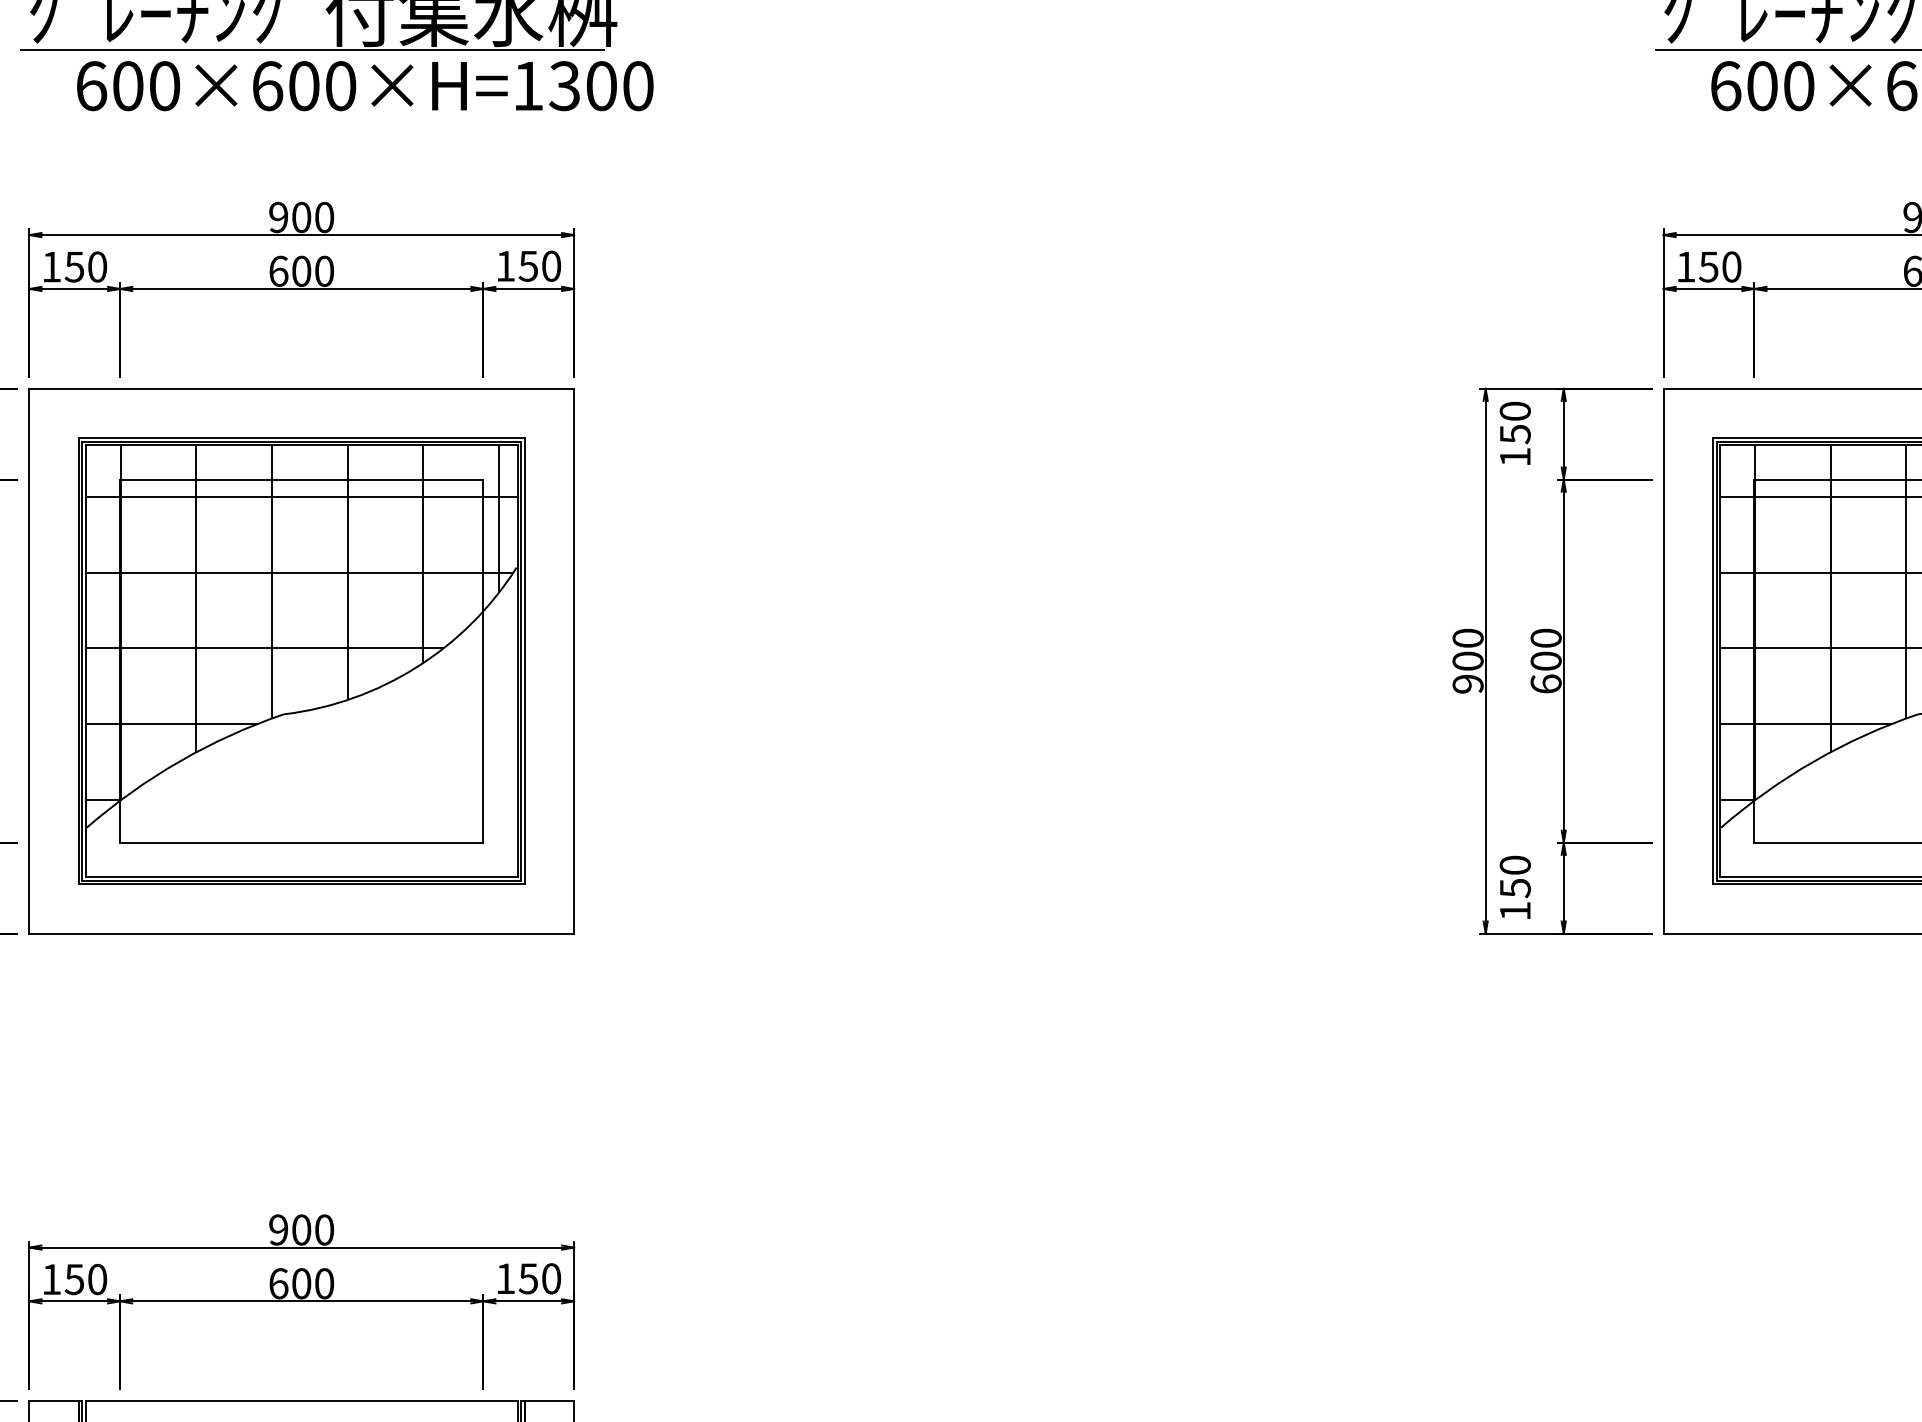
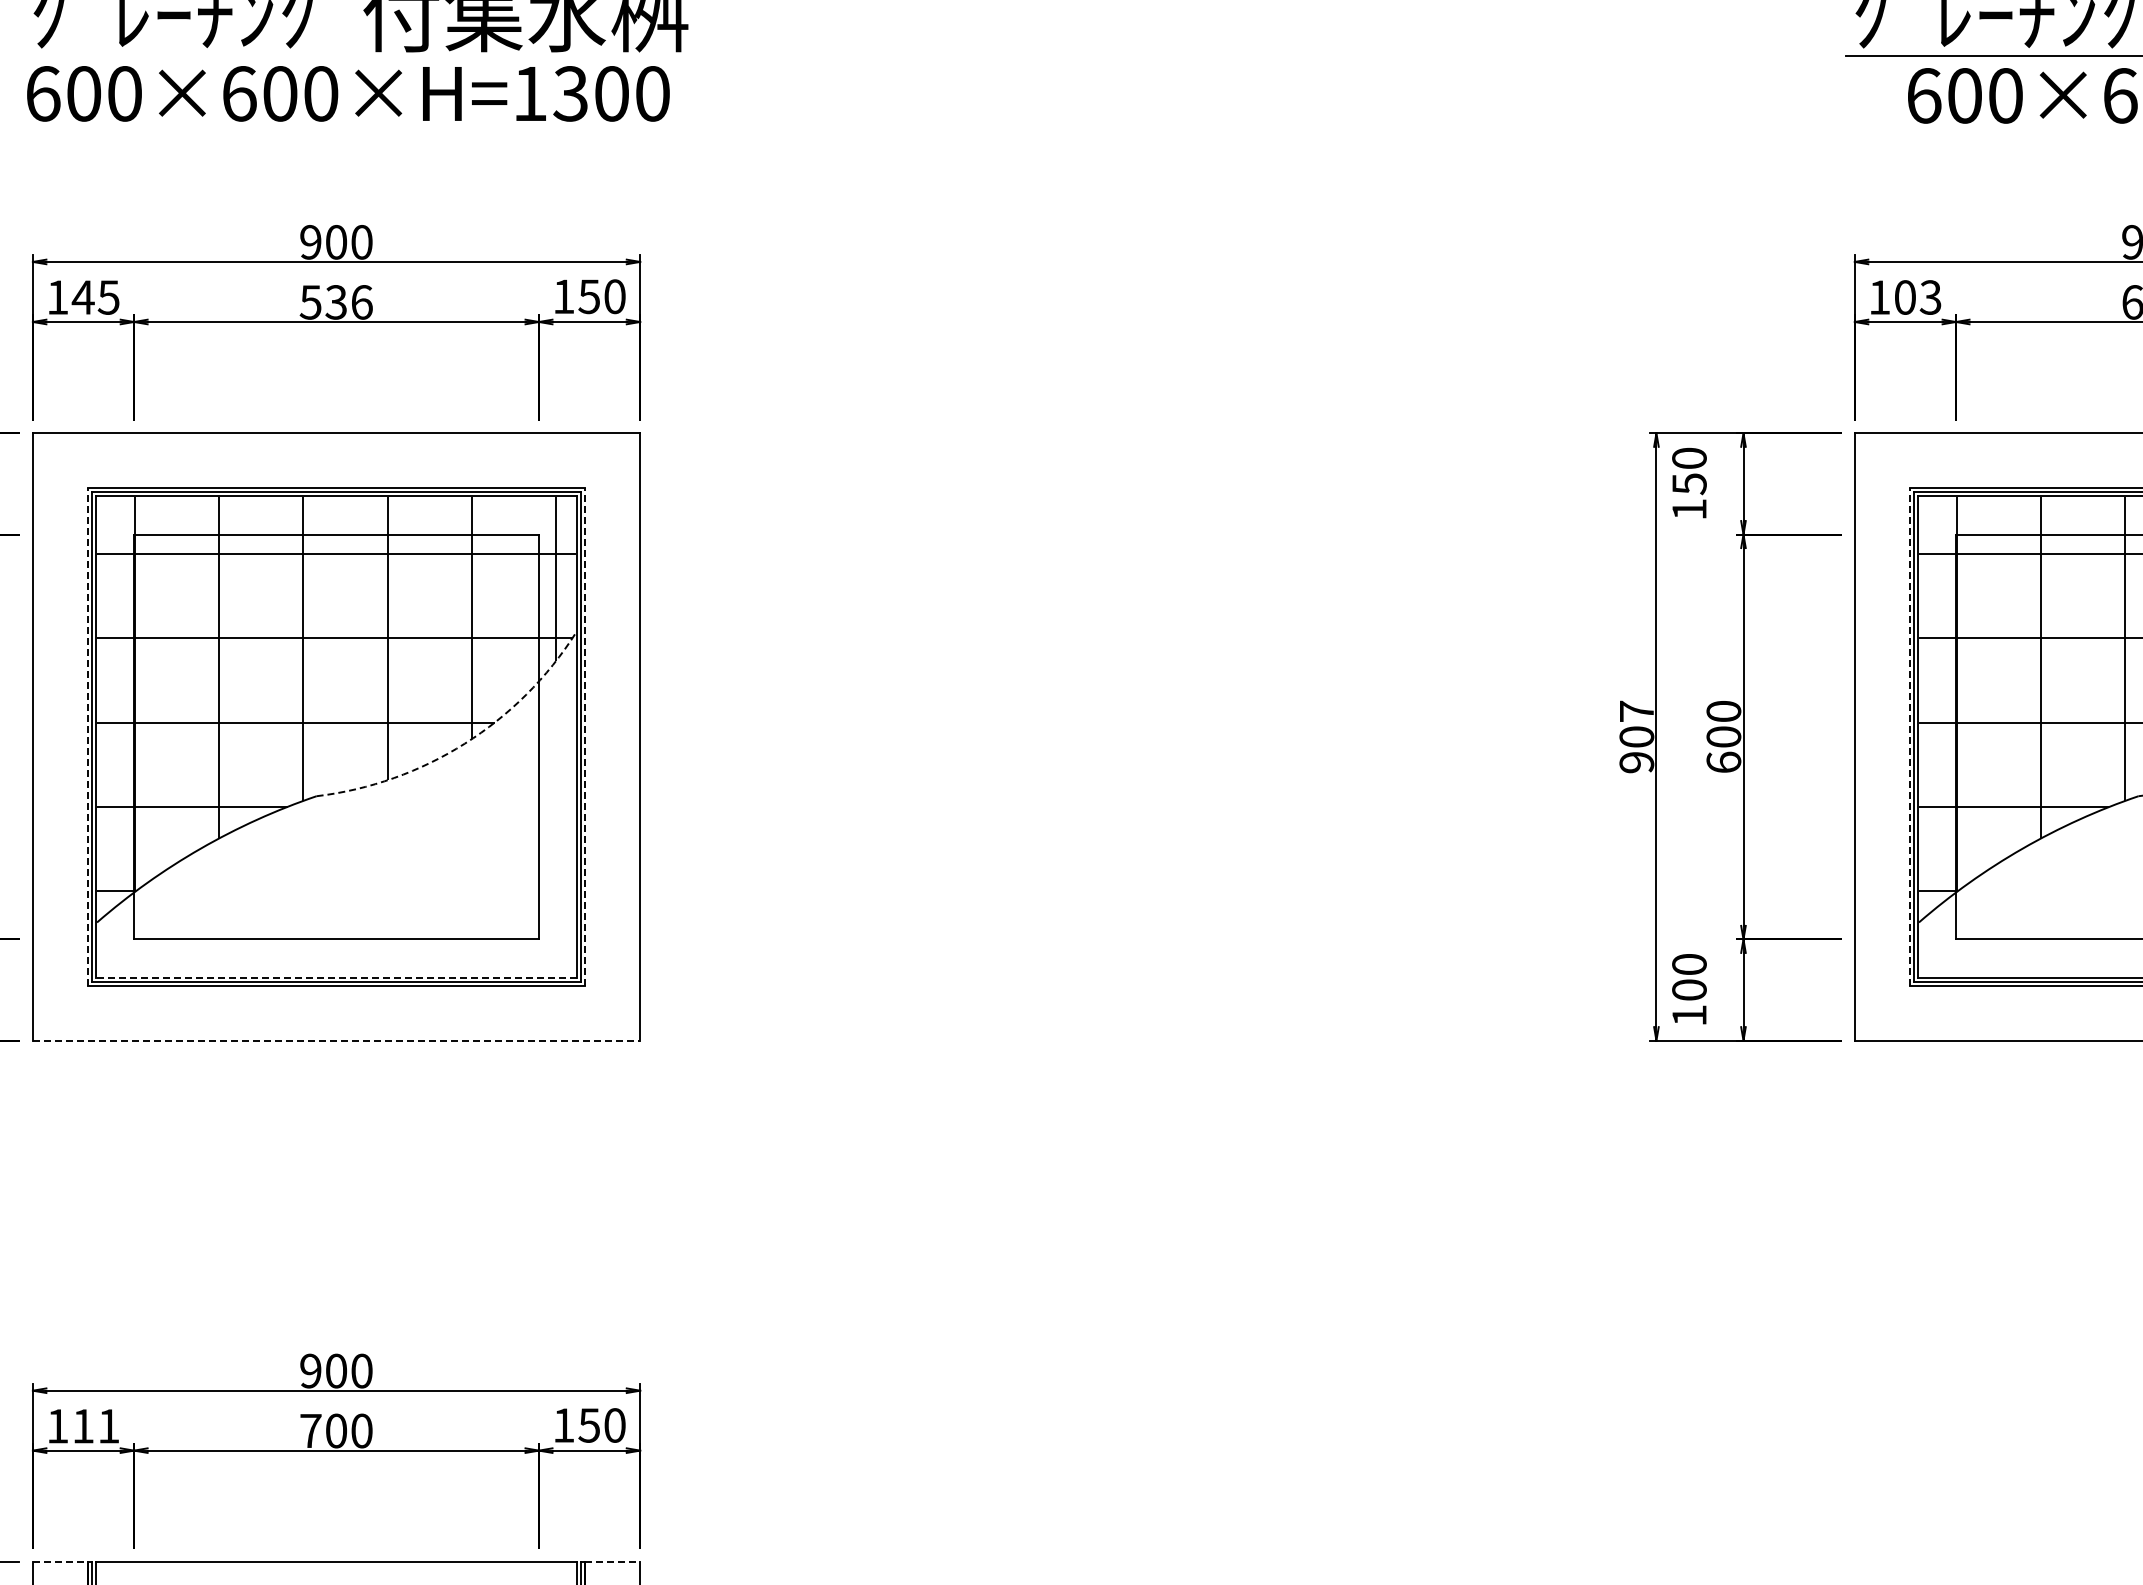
line: (312, 49) -> (348, 55), removed
text: (365, 85) -> (348, 93), moved
text: (85, 266) -> (95, 297), 150 -> 145
text: (1719, 266) -> (1917, 297), 150 -> 103
text: (300, 271) -> (335, 302), 600 -> 536
text: (1467, 637) -> (1636, 710), 900 -> 907
line: (78, 660) -> (87, 736), solid -> dashed
line: (525, 660) -> (585, 736), solid -> dashed
line: (1712, 660) -> (1909, 736), solid -> dashed
arc: (416, 667) -> (464, 743), solid -> dashed
line: (301, 876) -> (336, 977), solid -> dashed
text: (1515, 888) -> (1689, 990), 150 -> 100
line: (301, 933) -> (336, 1040), solid -> dashed
text: (85, 1278) -> (95, 1425), 150 -> 111
text: (278, 1283) -> (310, 1430), 600 -> 700
line: (55, 1401) -> (61, 1562), solid -> dashed
line: (550, 1401) -> (613, 1562), solid -> dashed

